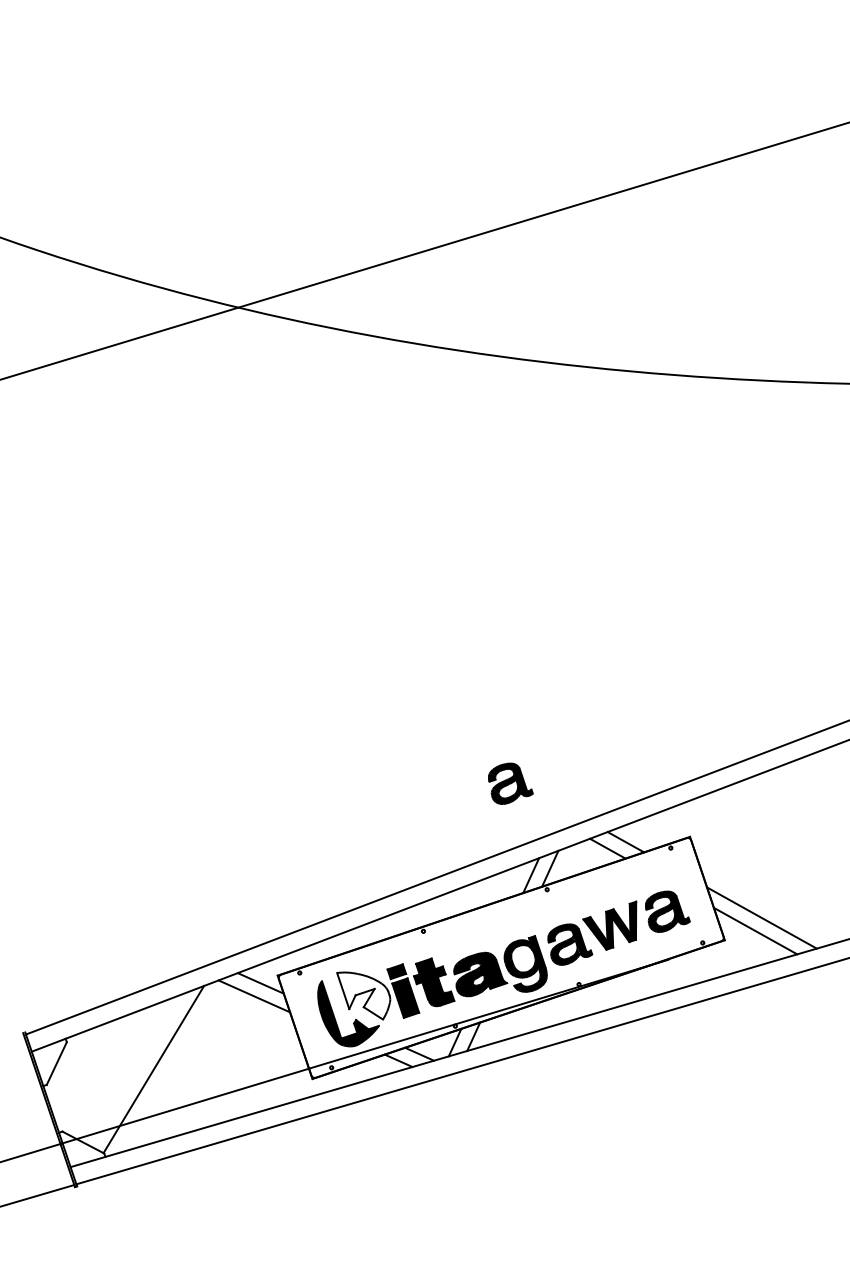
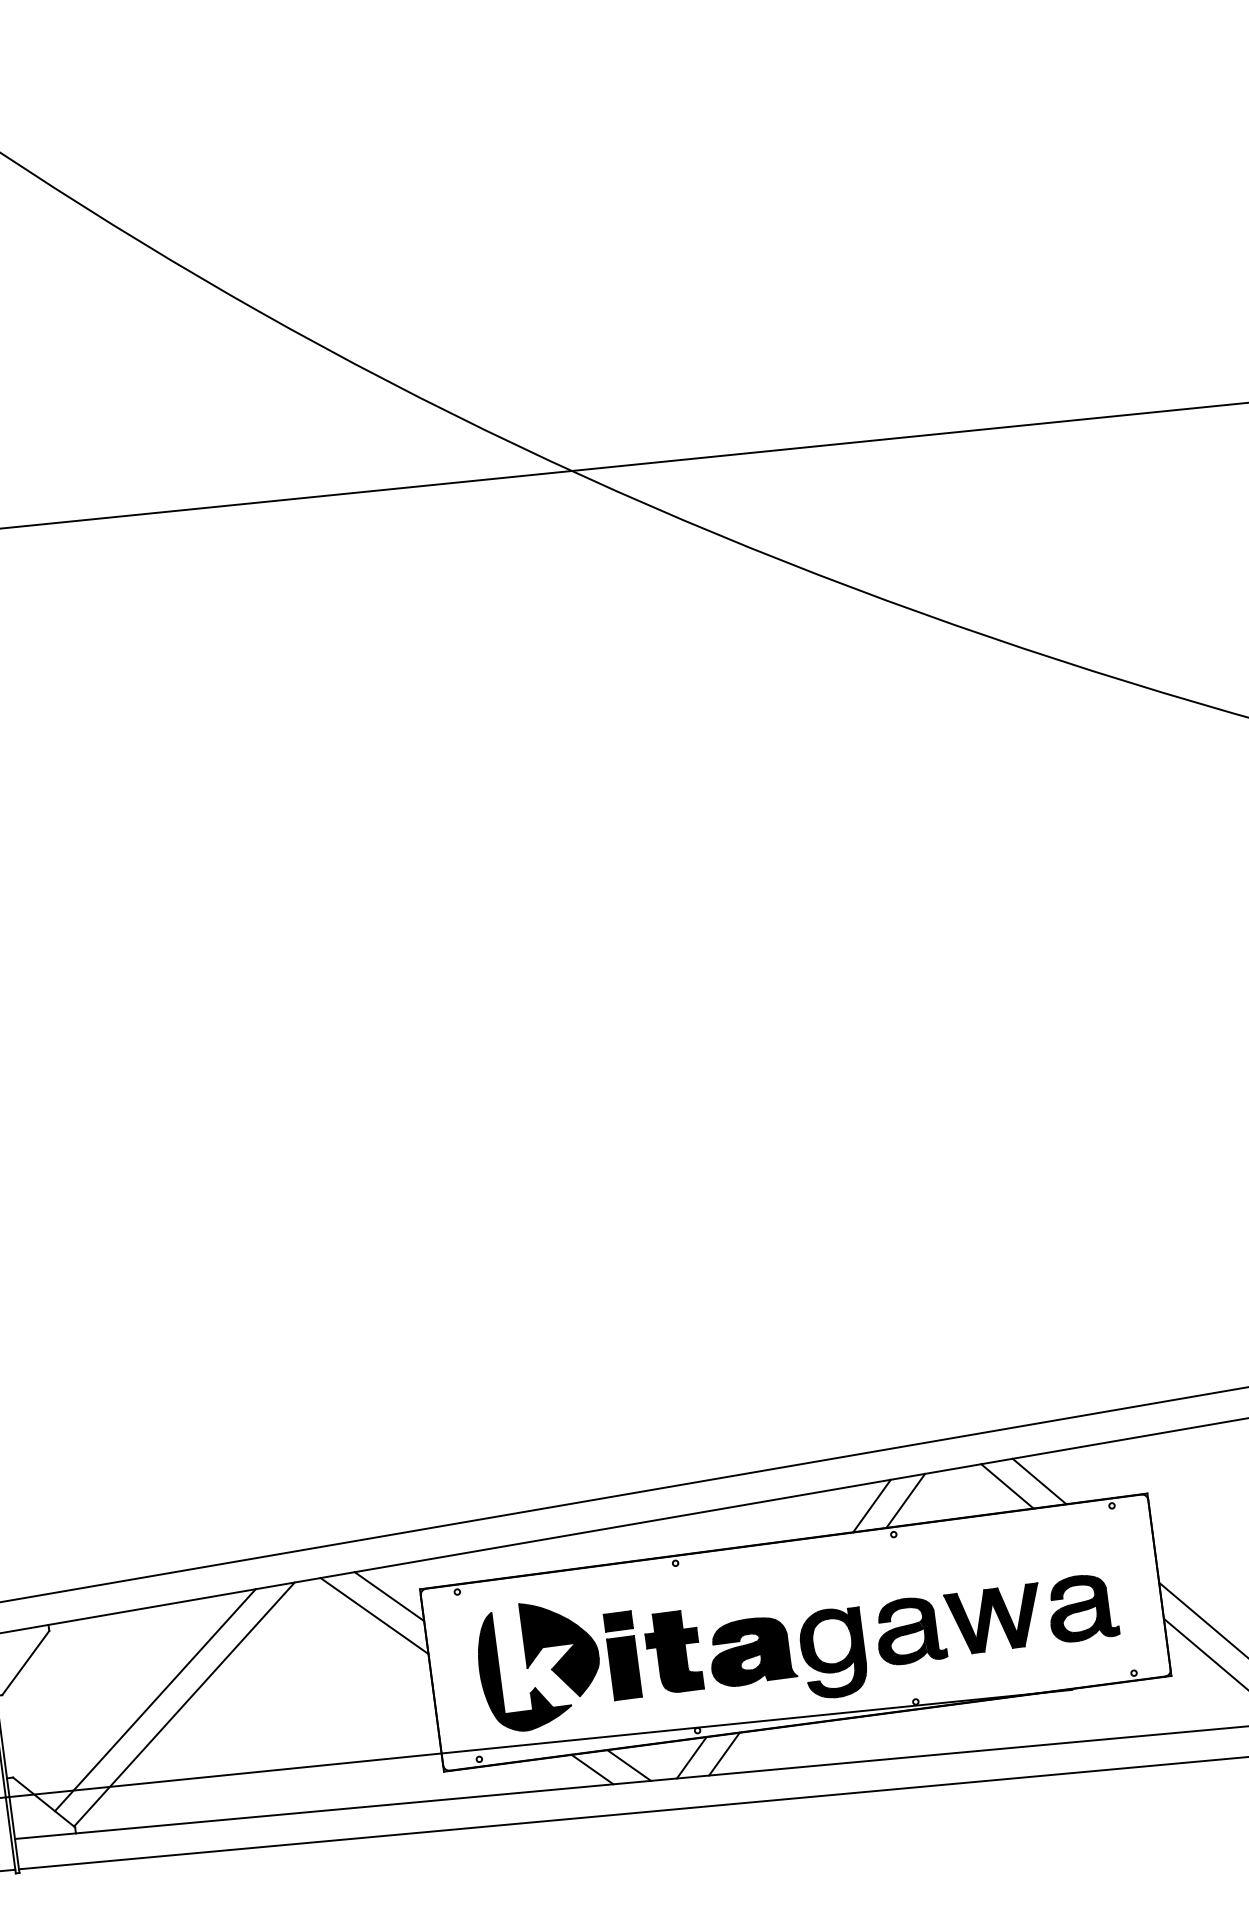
part: (510, 783) -> (867, 1346), removed
fill: (363, 995) -> (555, 1650), added
line: (136, 1070) -> (155, 1700), added

